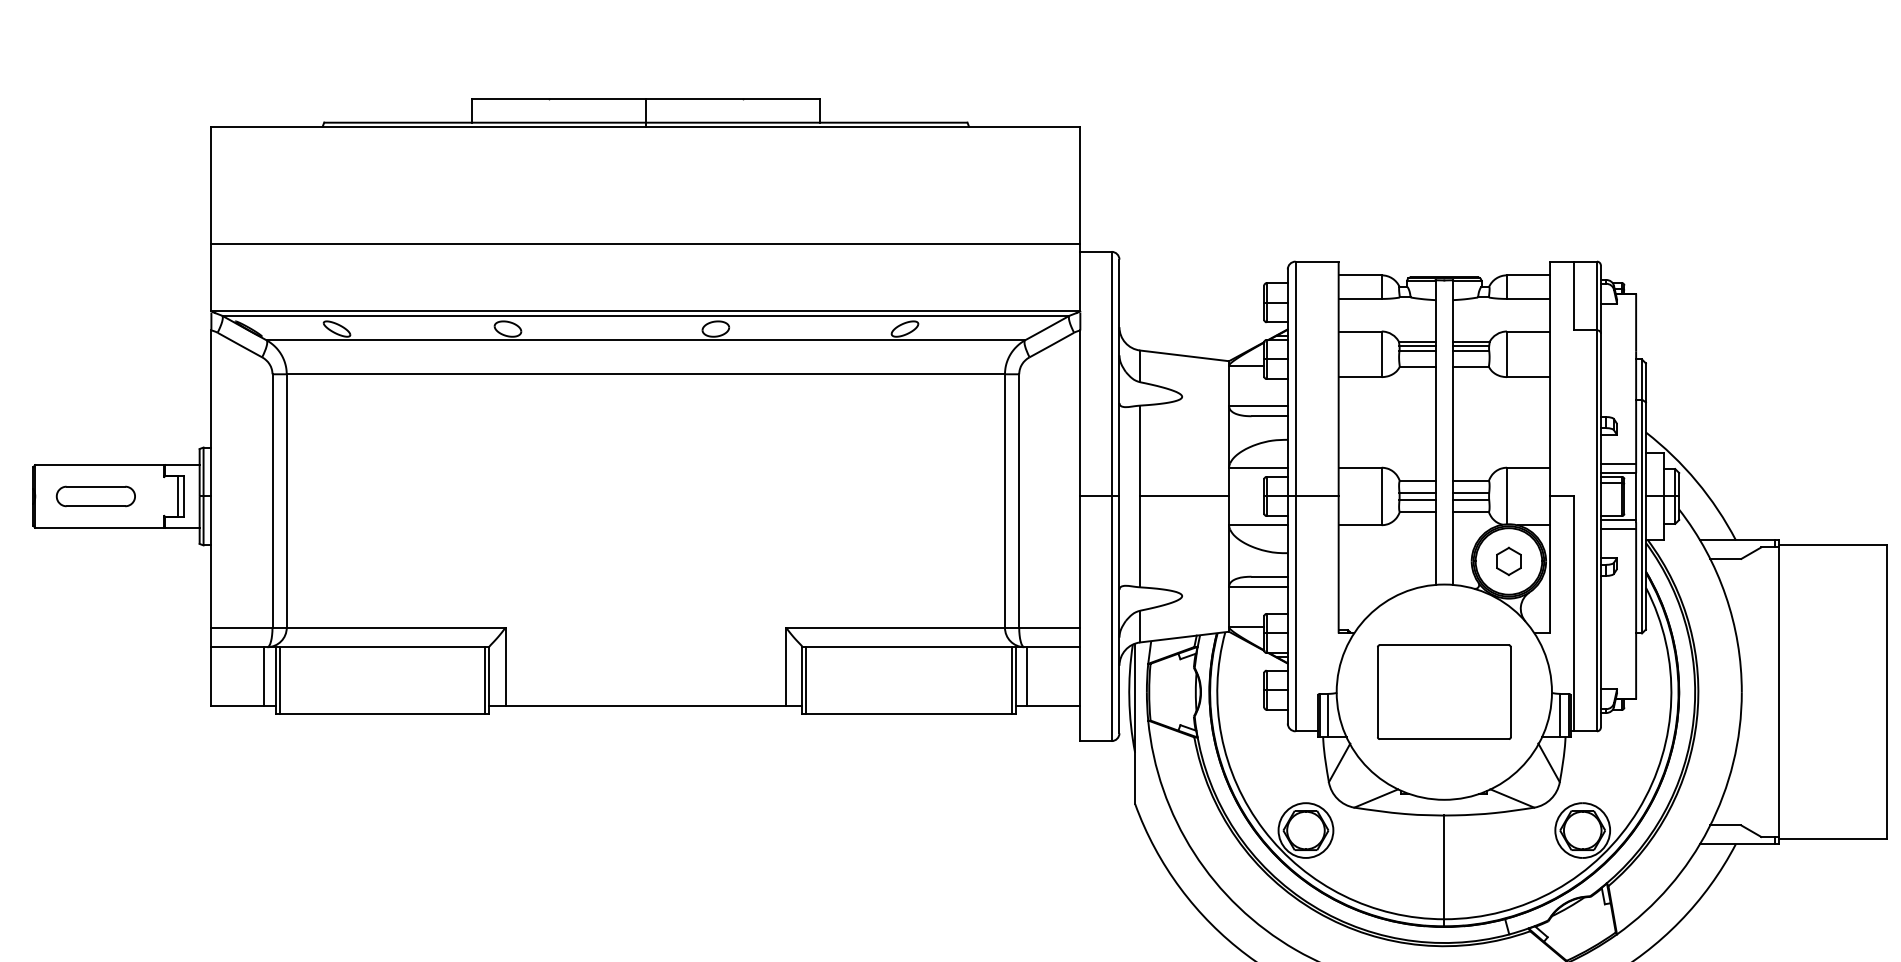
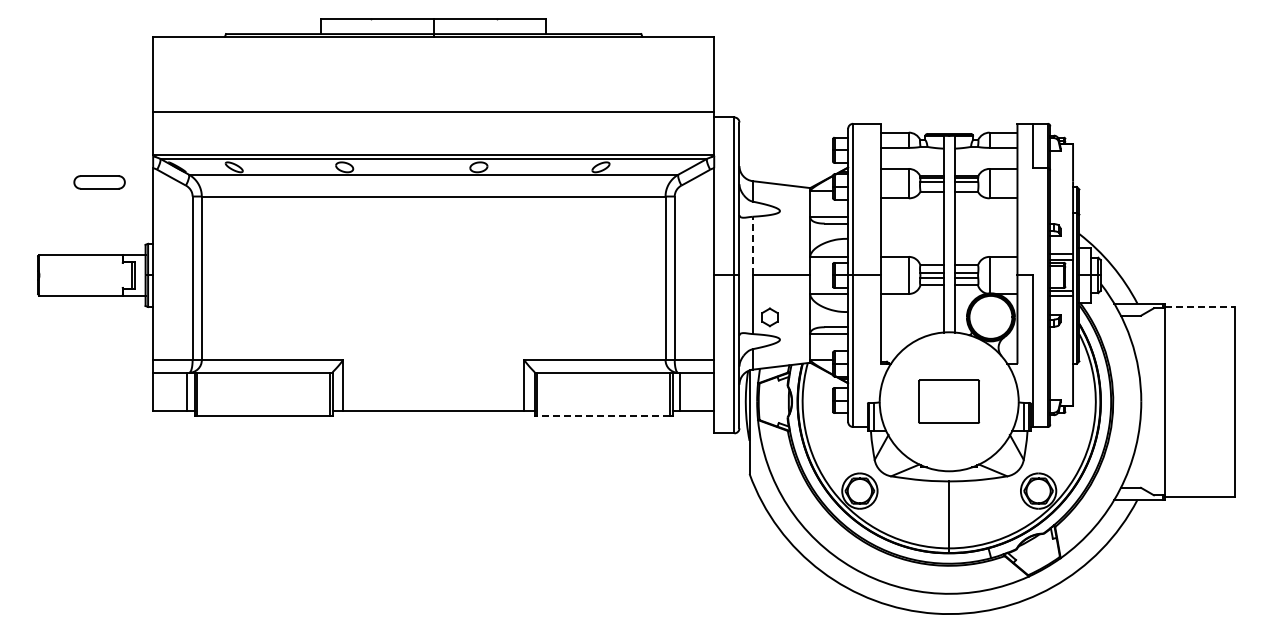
line: (1139, 450) -> (752, 245), solid -> dashed
part: (95, 496) -> (99, 182), moved
line: (1833, 546) -> (1200, 307), solid -> dashed
part: (1508, 561) -> (769, 317), moved
part: (1443, 691) -> (948, 401), size x0.7
line: (908, 713) -> (603, 415), solid -> dashed

